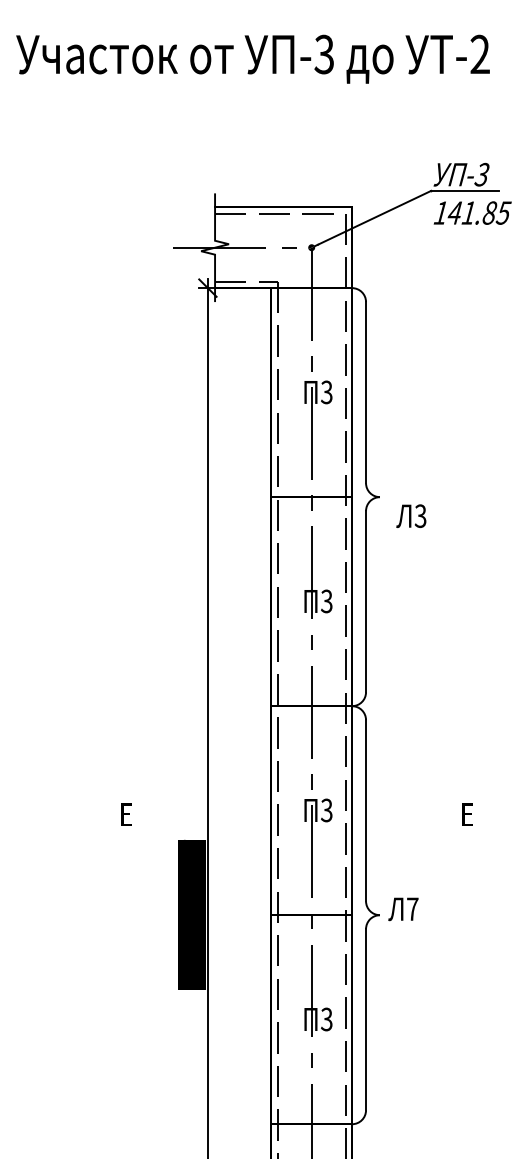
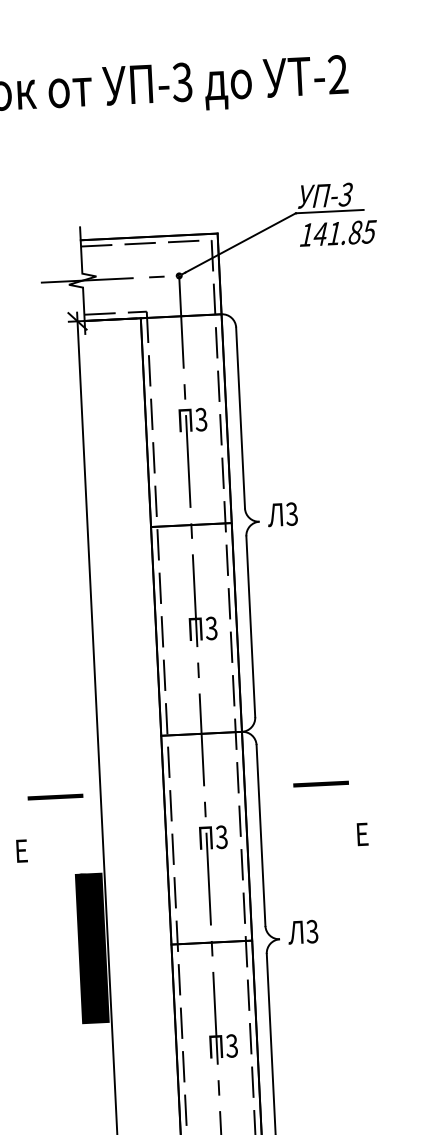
text: (411, 515) -> (282, 513), moved
line: (162, 761) -> (55, 796), added
line: (428, 761) -> (320, 783), added
text: (412, 909) -> (312, 931), 7 -> 3

